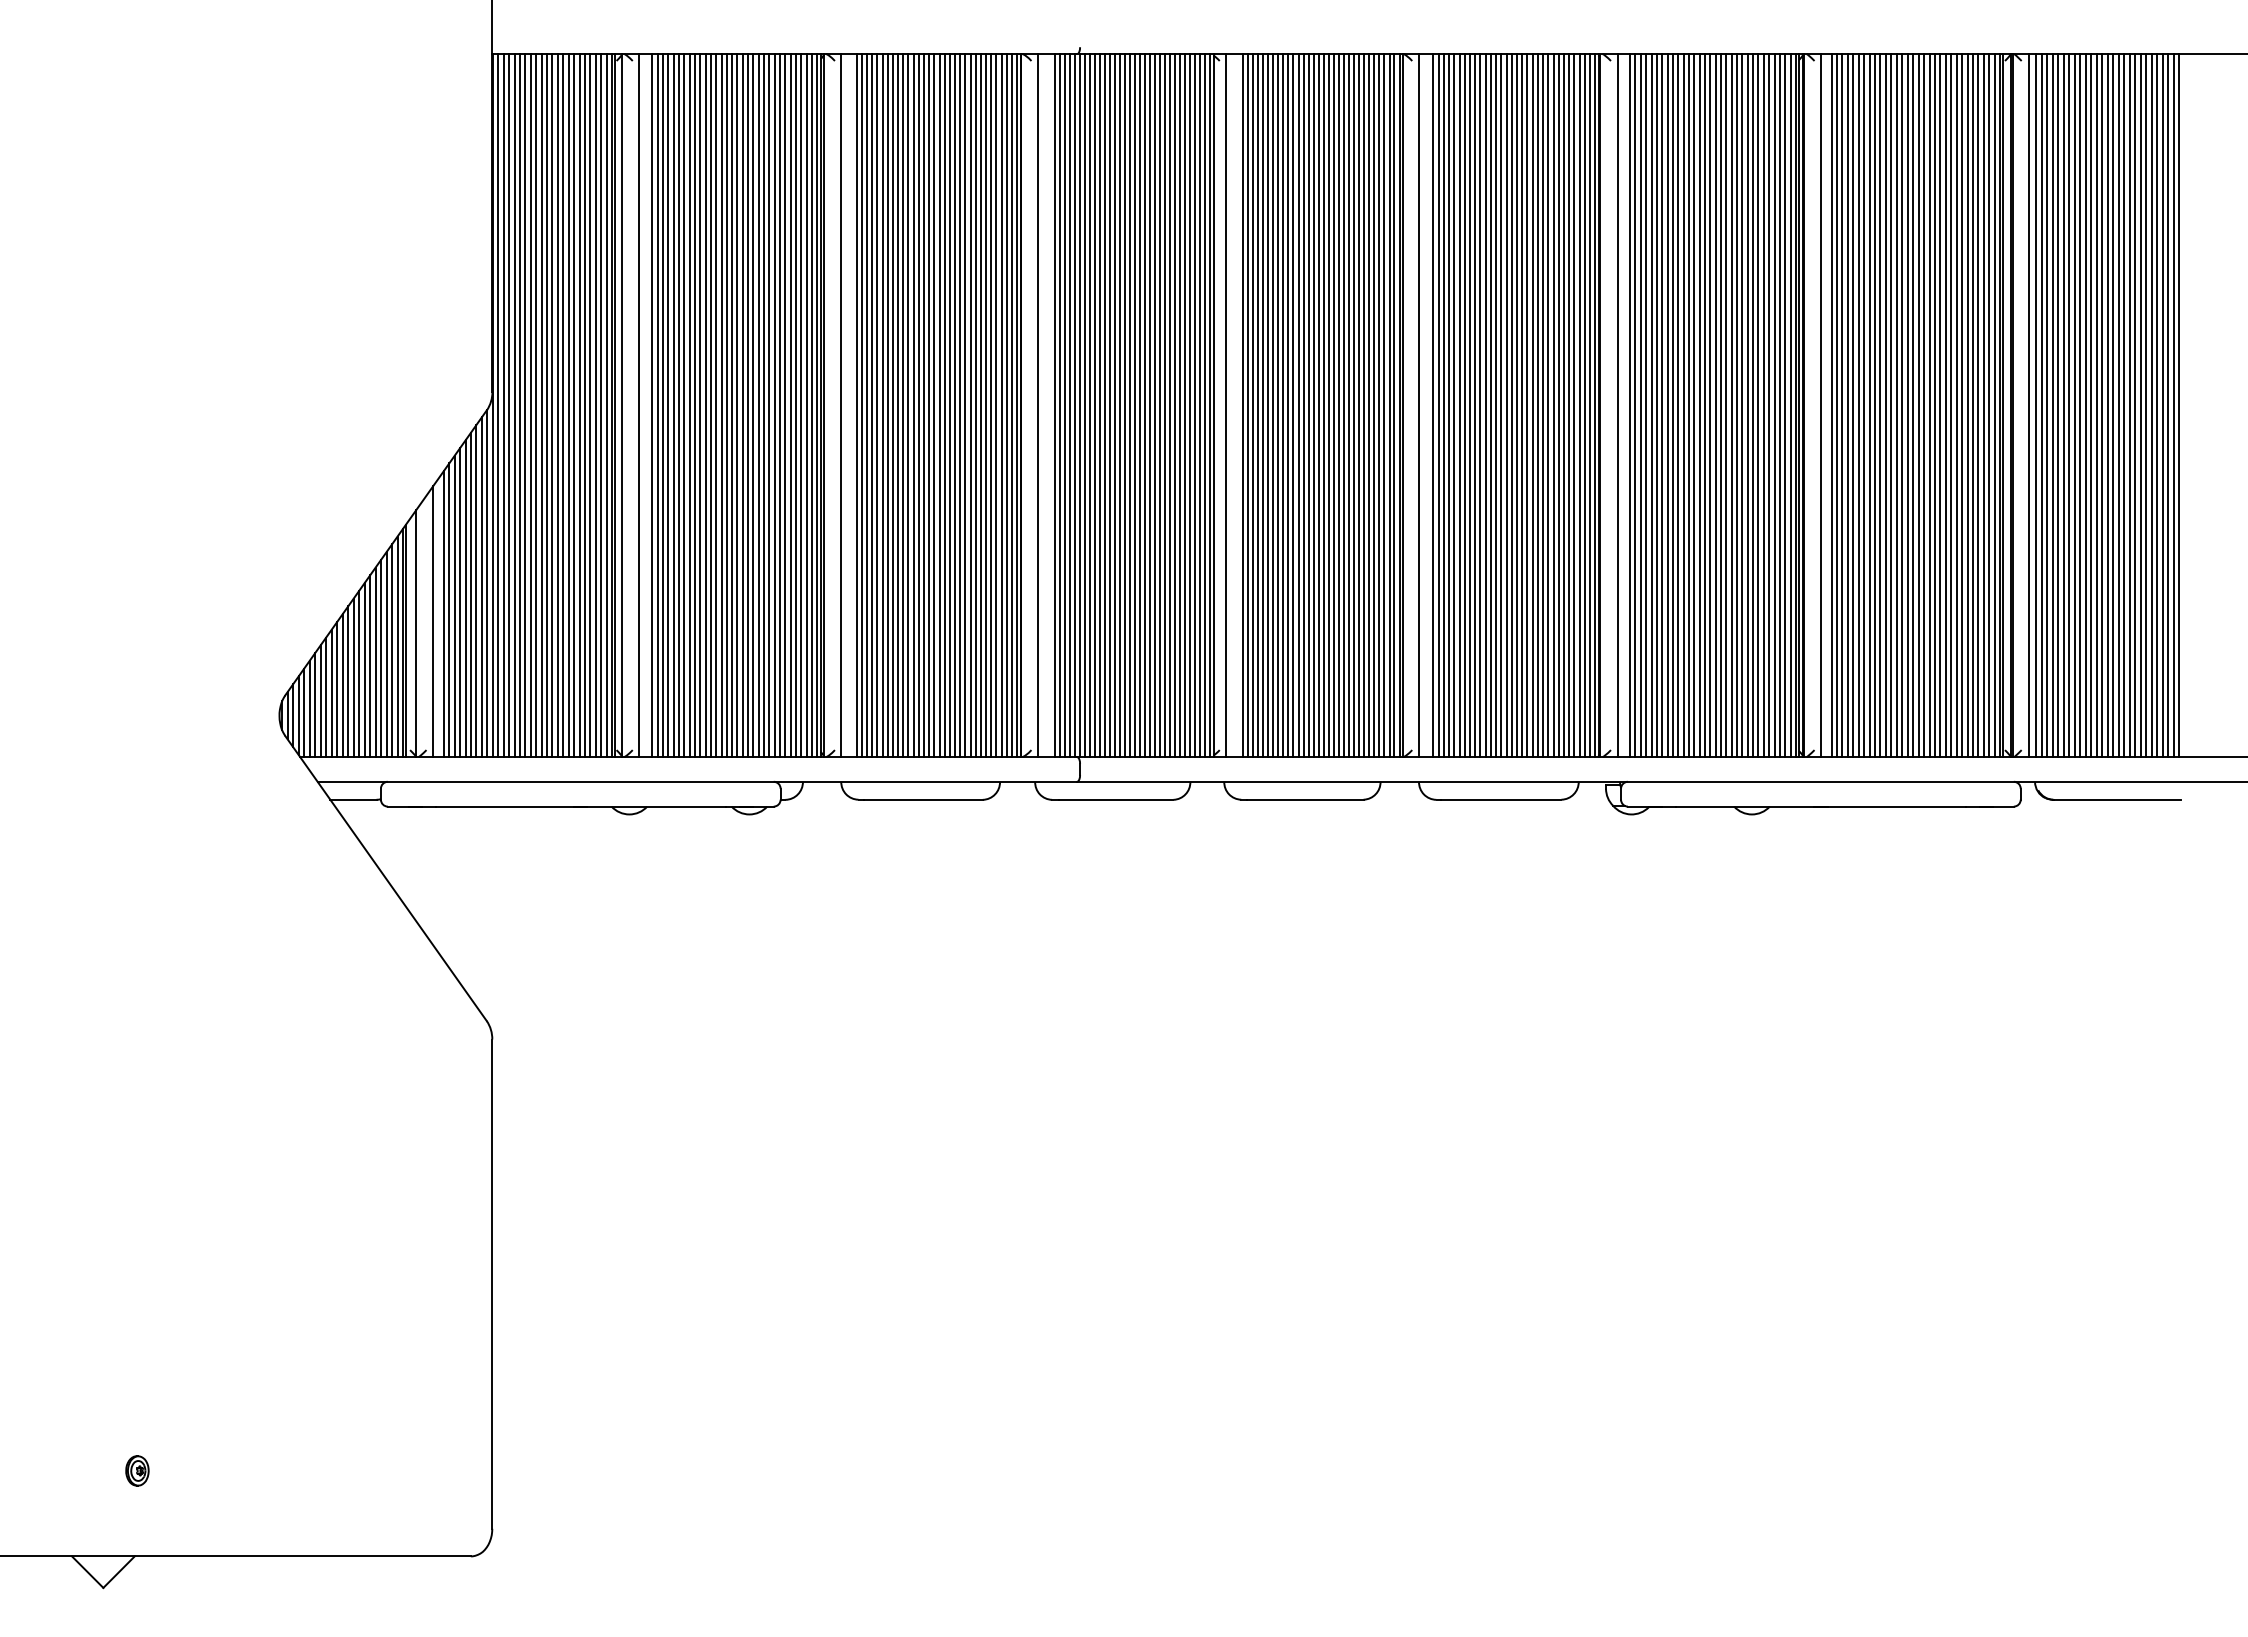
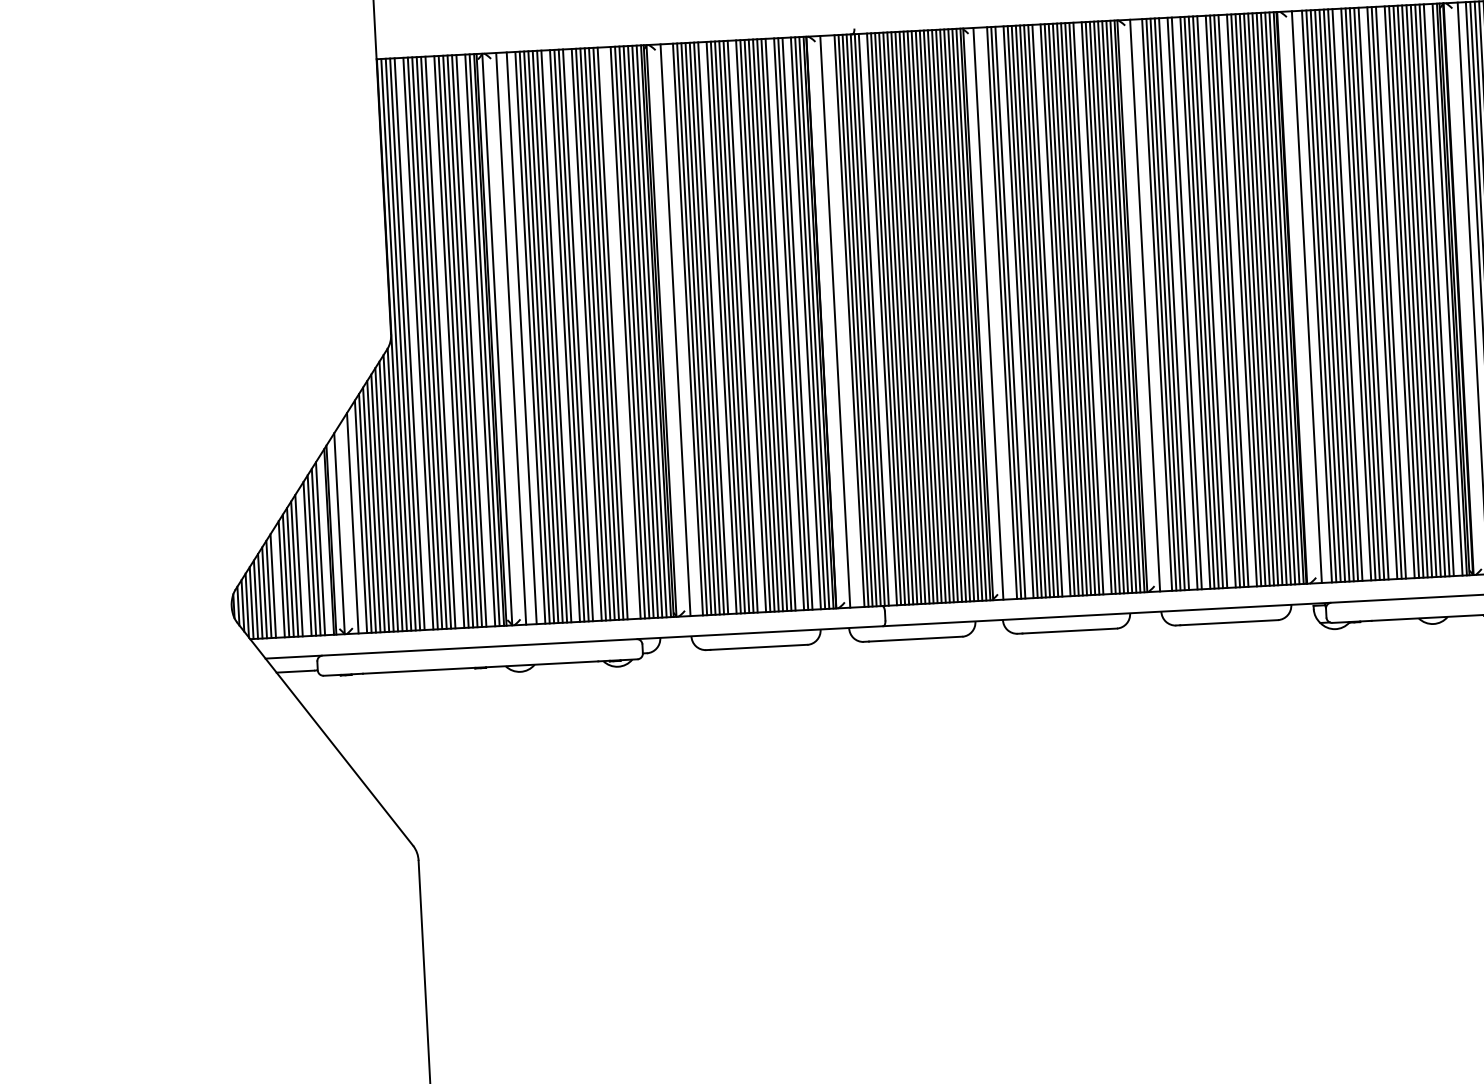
line: (519, 405) -> (413, 343), removed
line: (557, 405) -> (444, 342), removed
line: (595, 405) -> (475, 340), removed
line: (657, 405) -> (525, 338), removed
line: (700, 405) -> (560, 336), removed
line: (726, 405) -> (582, 335), removed
line: (769, 405) -> (617, 333), removed
line: (774, 405) -> (621, 333), removed
line: (892, 405) -> (717, 328), removed
line: (929, 405) -> (747, 326), removed
line: (975, 405) -> (784, 324), removed
line: (996, 405) -> (801, 323), removed
line: (1090, 405) -> (878, 319), removed
line: (1258, 405) -> (1014, 312), removed
line: (1303, 405) -> (1051, 310), removed
line: (1354, 405) -> (1092, 308), removed
line: (1459, 405) -> (1178, 303), removed
line: (1475, 405) -> (1191, 303), removed
line: (1506, 405) -> (1216, 301), removed
line: (1532, 405) -> (1237, 300), removed
line: (1672, 405) -> (1351, 294), removed
line: (1704, 405) -> (1377, 293), removed
line: (1726, 405) -> (1395, 292), removed
line: (1785, 405) -> (1443, 289), removed
line: (397, 646) -> (324, 545), removed
line: (370, 666) -> (303, 562), removed
line: (337, 689) -> (277, 582), removed

